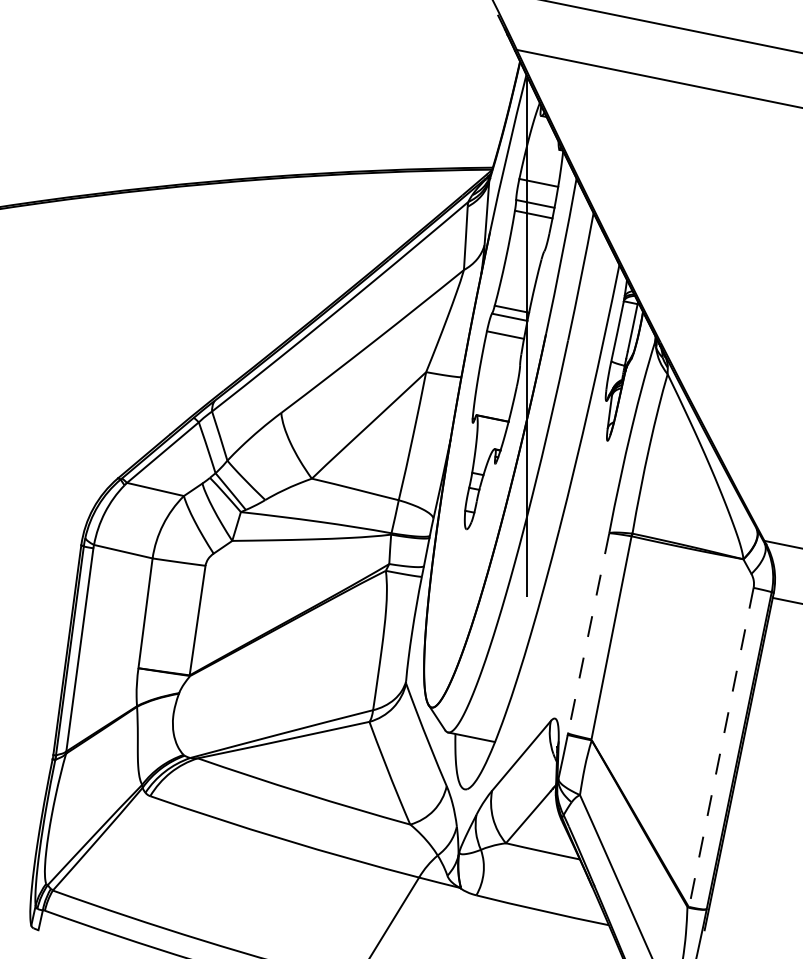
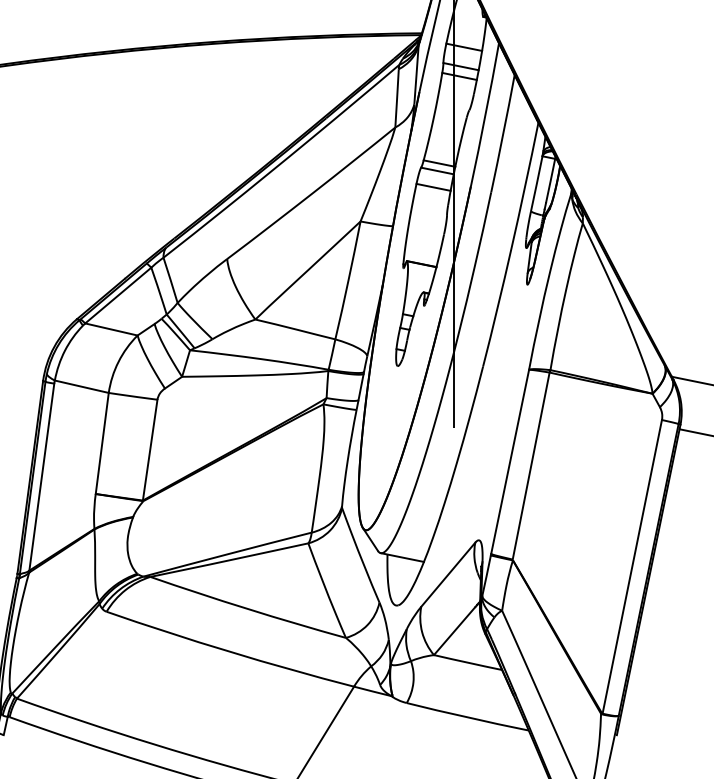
line: (588, 633) -> (509, 462), dashed -> solid
line: (721, 747) -> (632, 566), dashed -> solid

